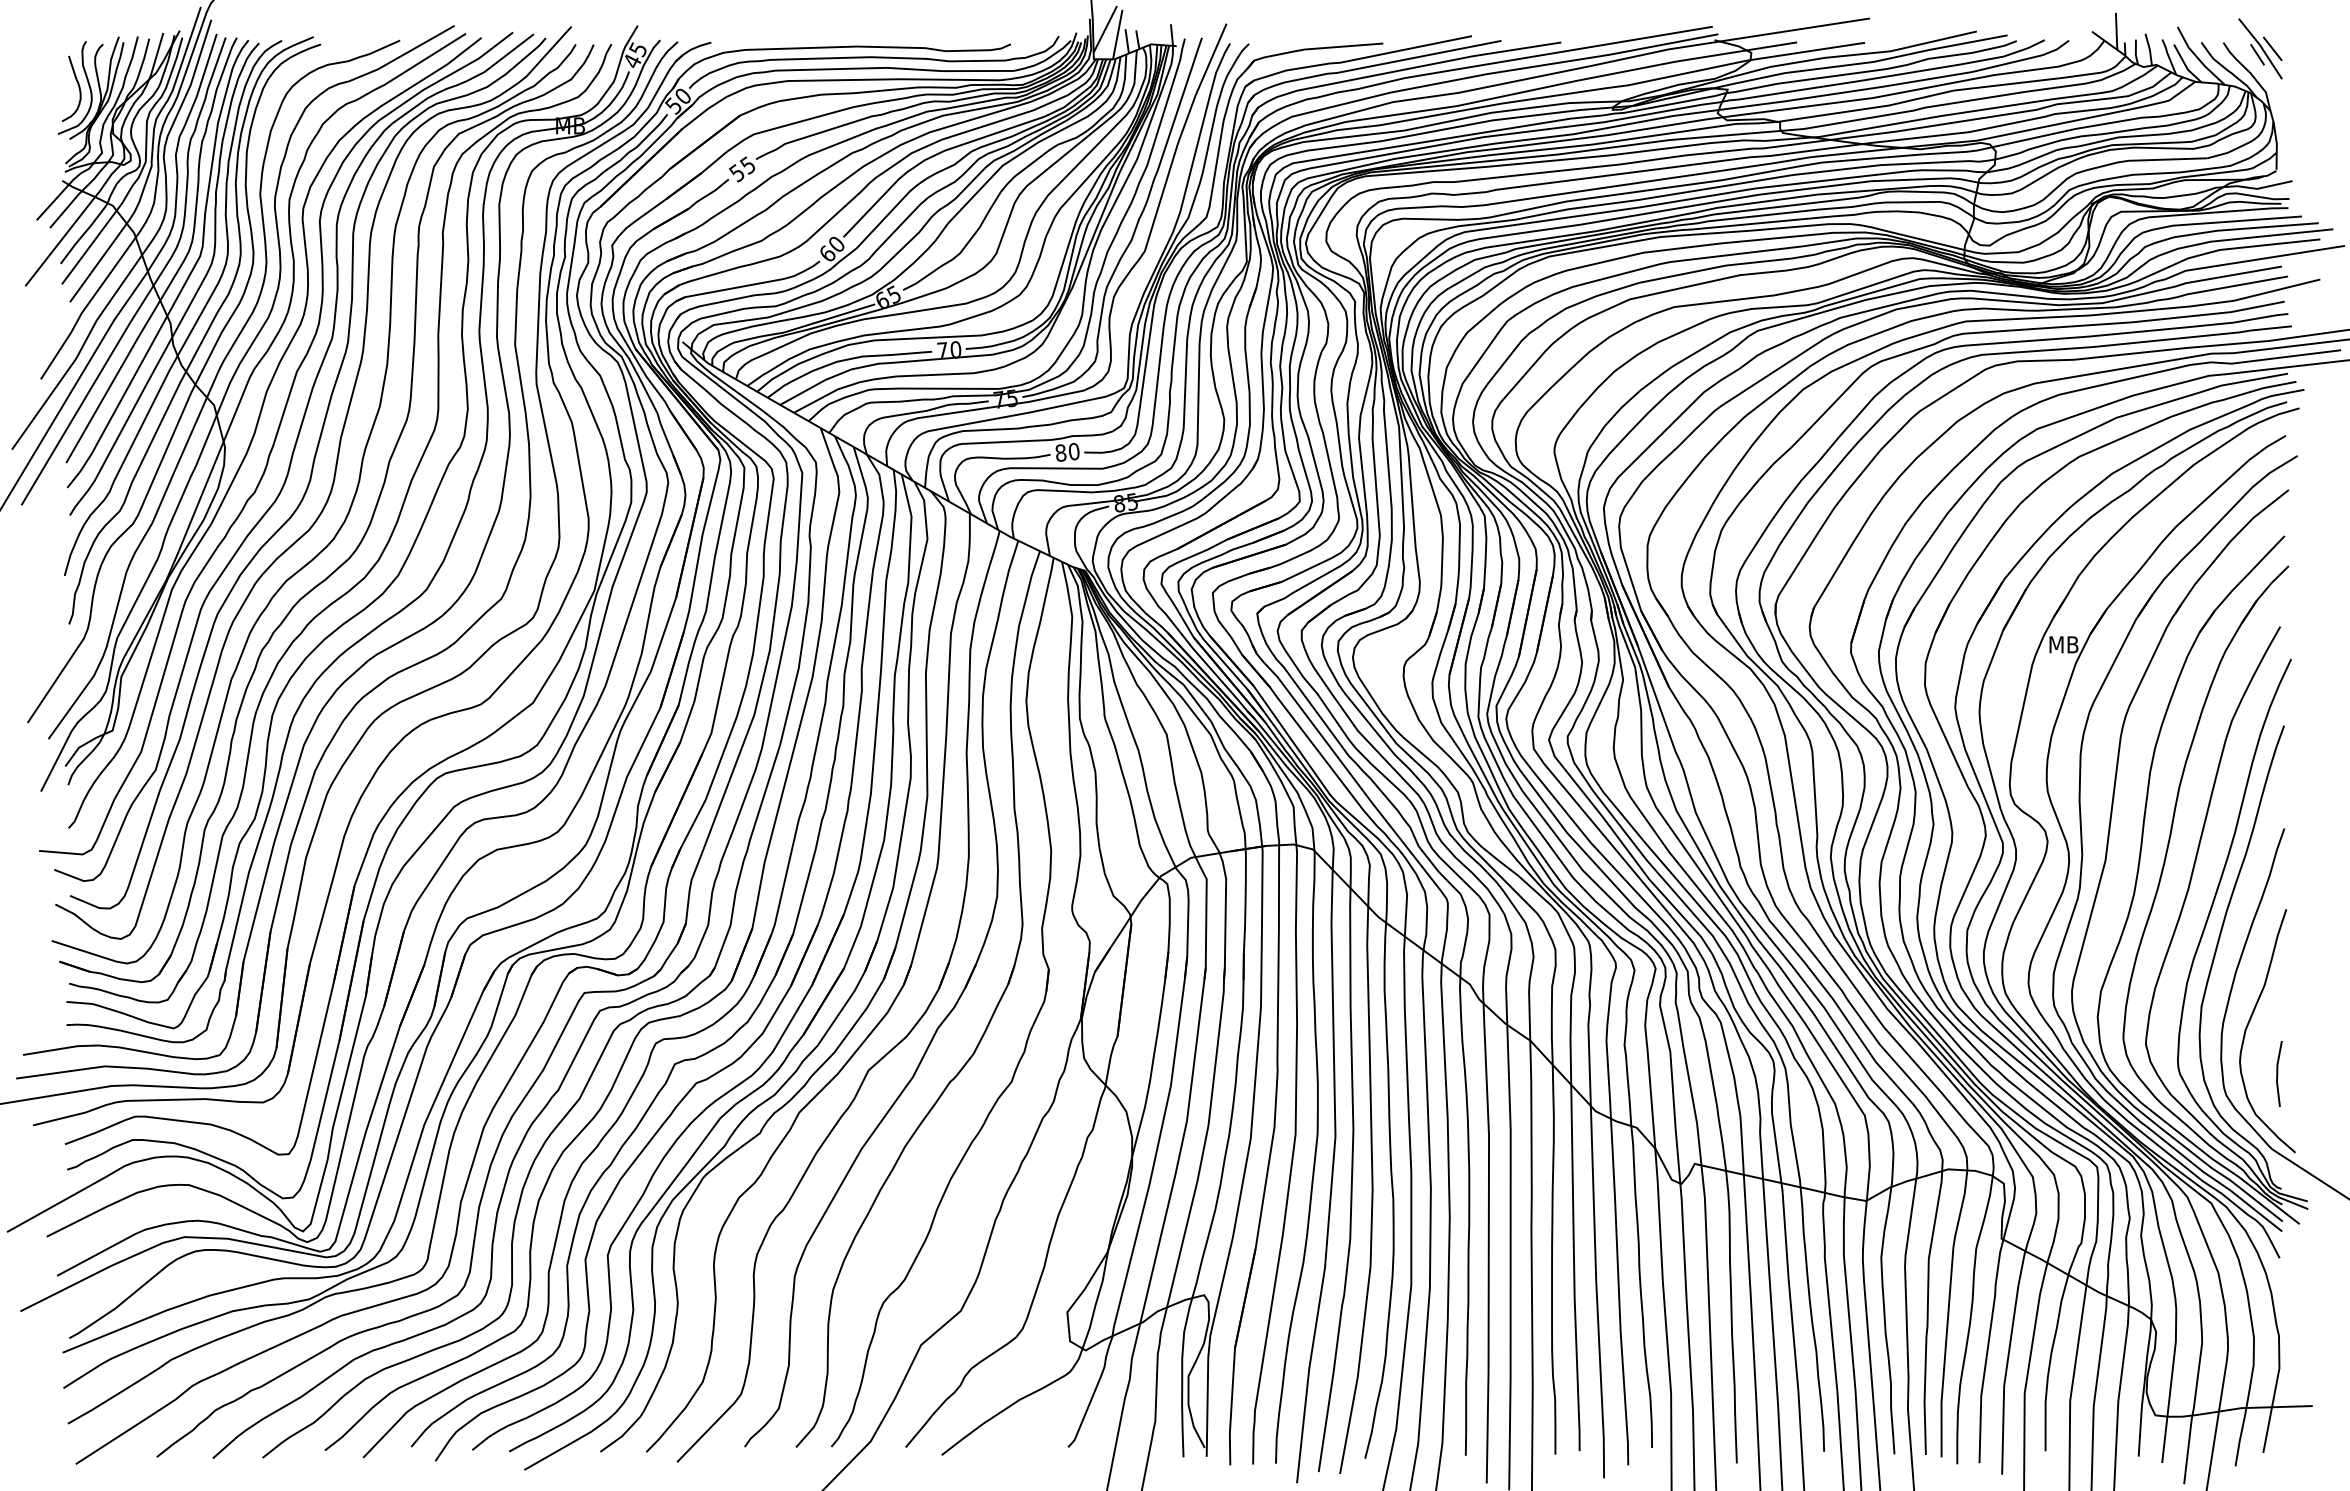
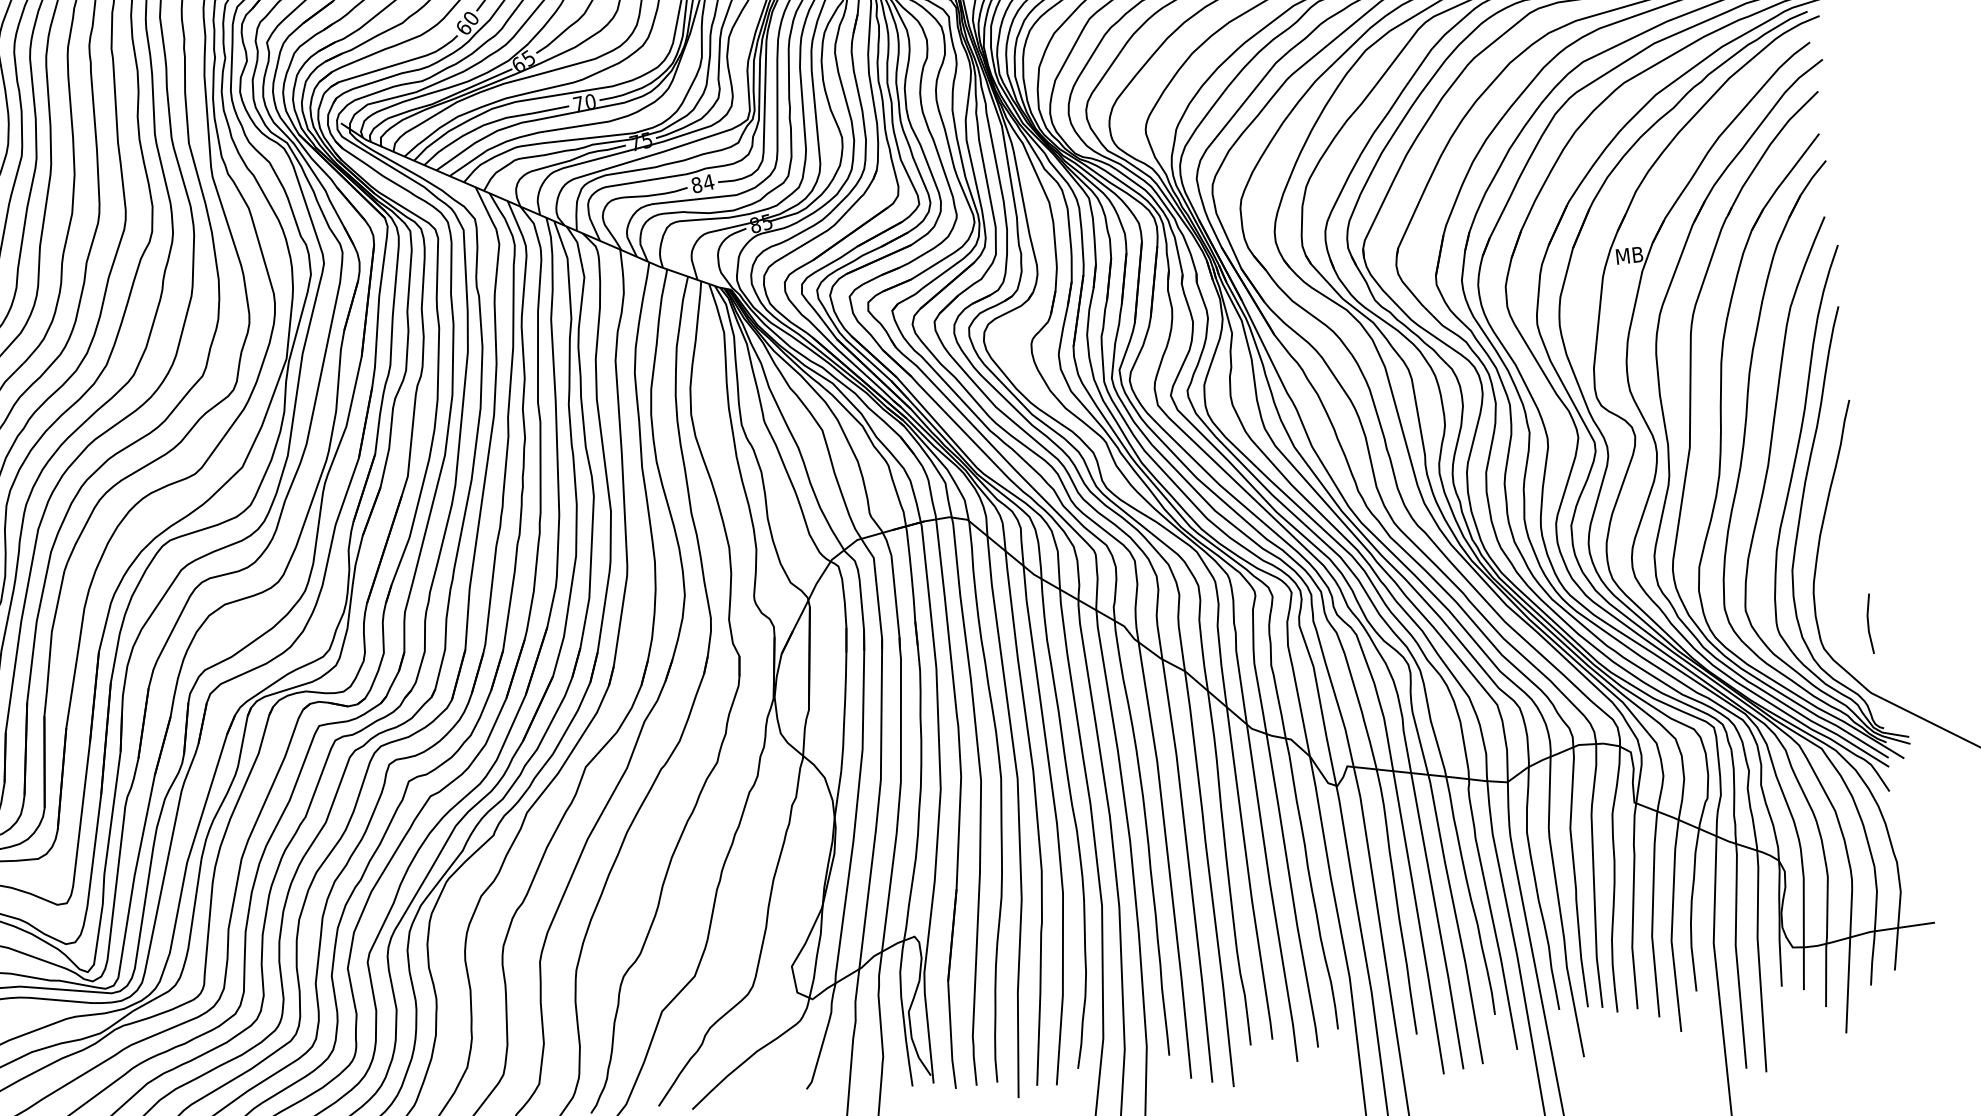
text: (1073, 451) -> (708, 182), 80 -> 84
curve: (2248, 1026) -> (1837, 583), removed

